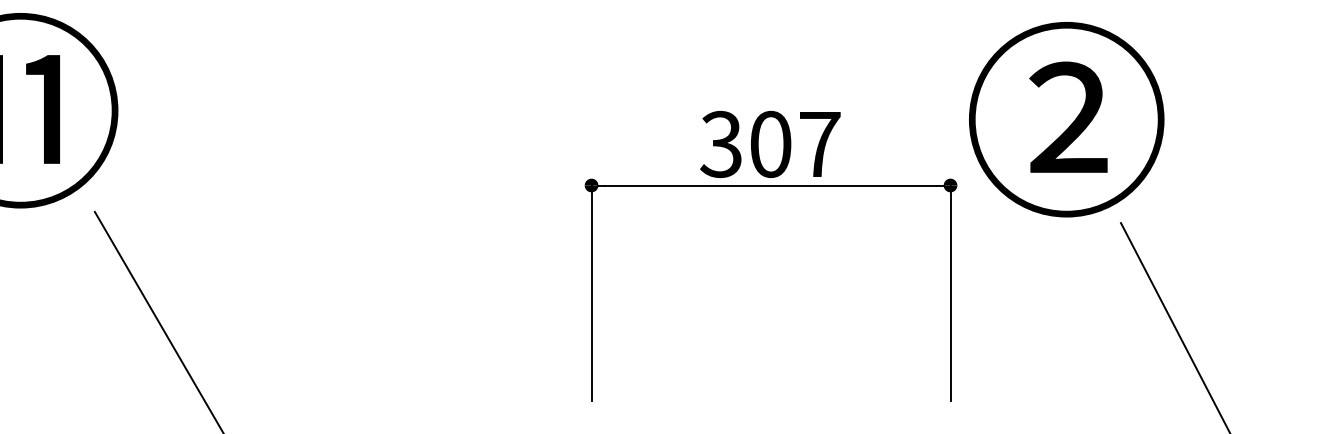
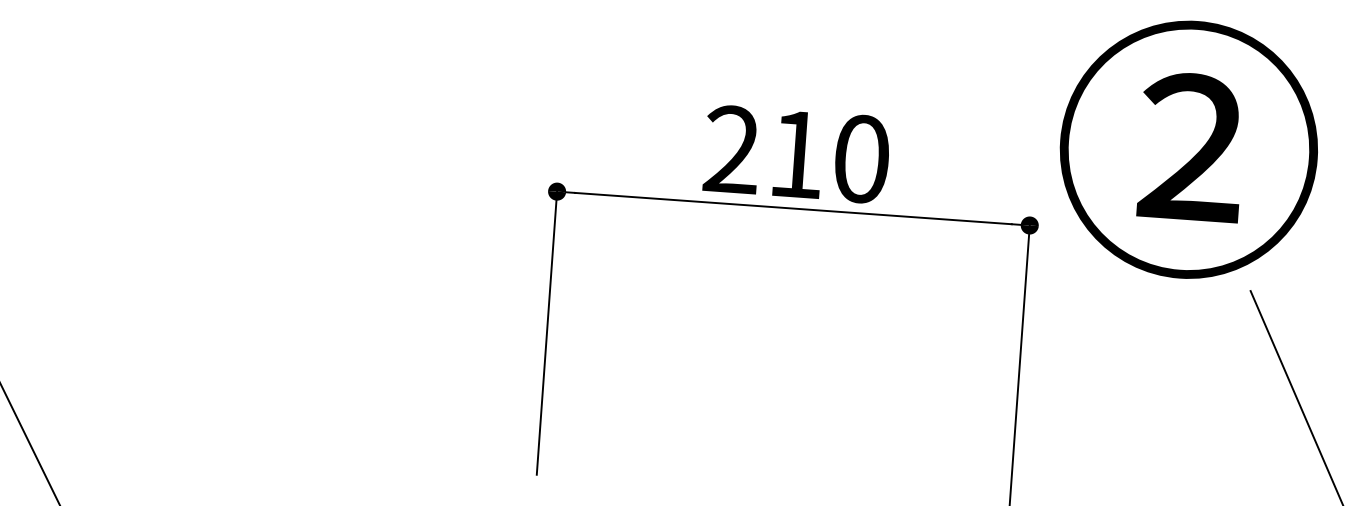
text: (770, 144) -> (796, 154), 307 -> 210

